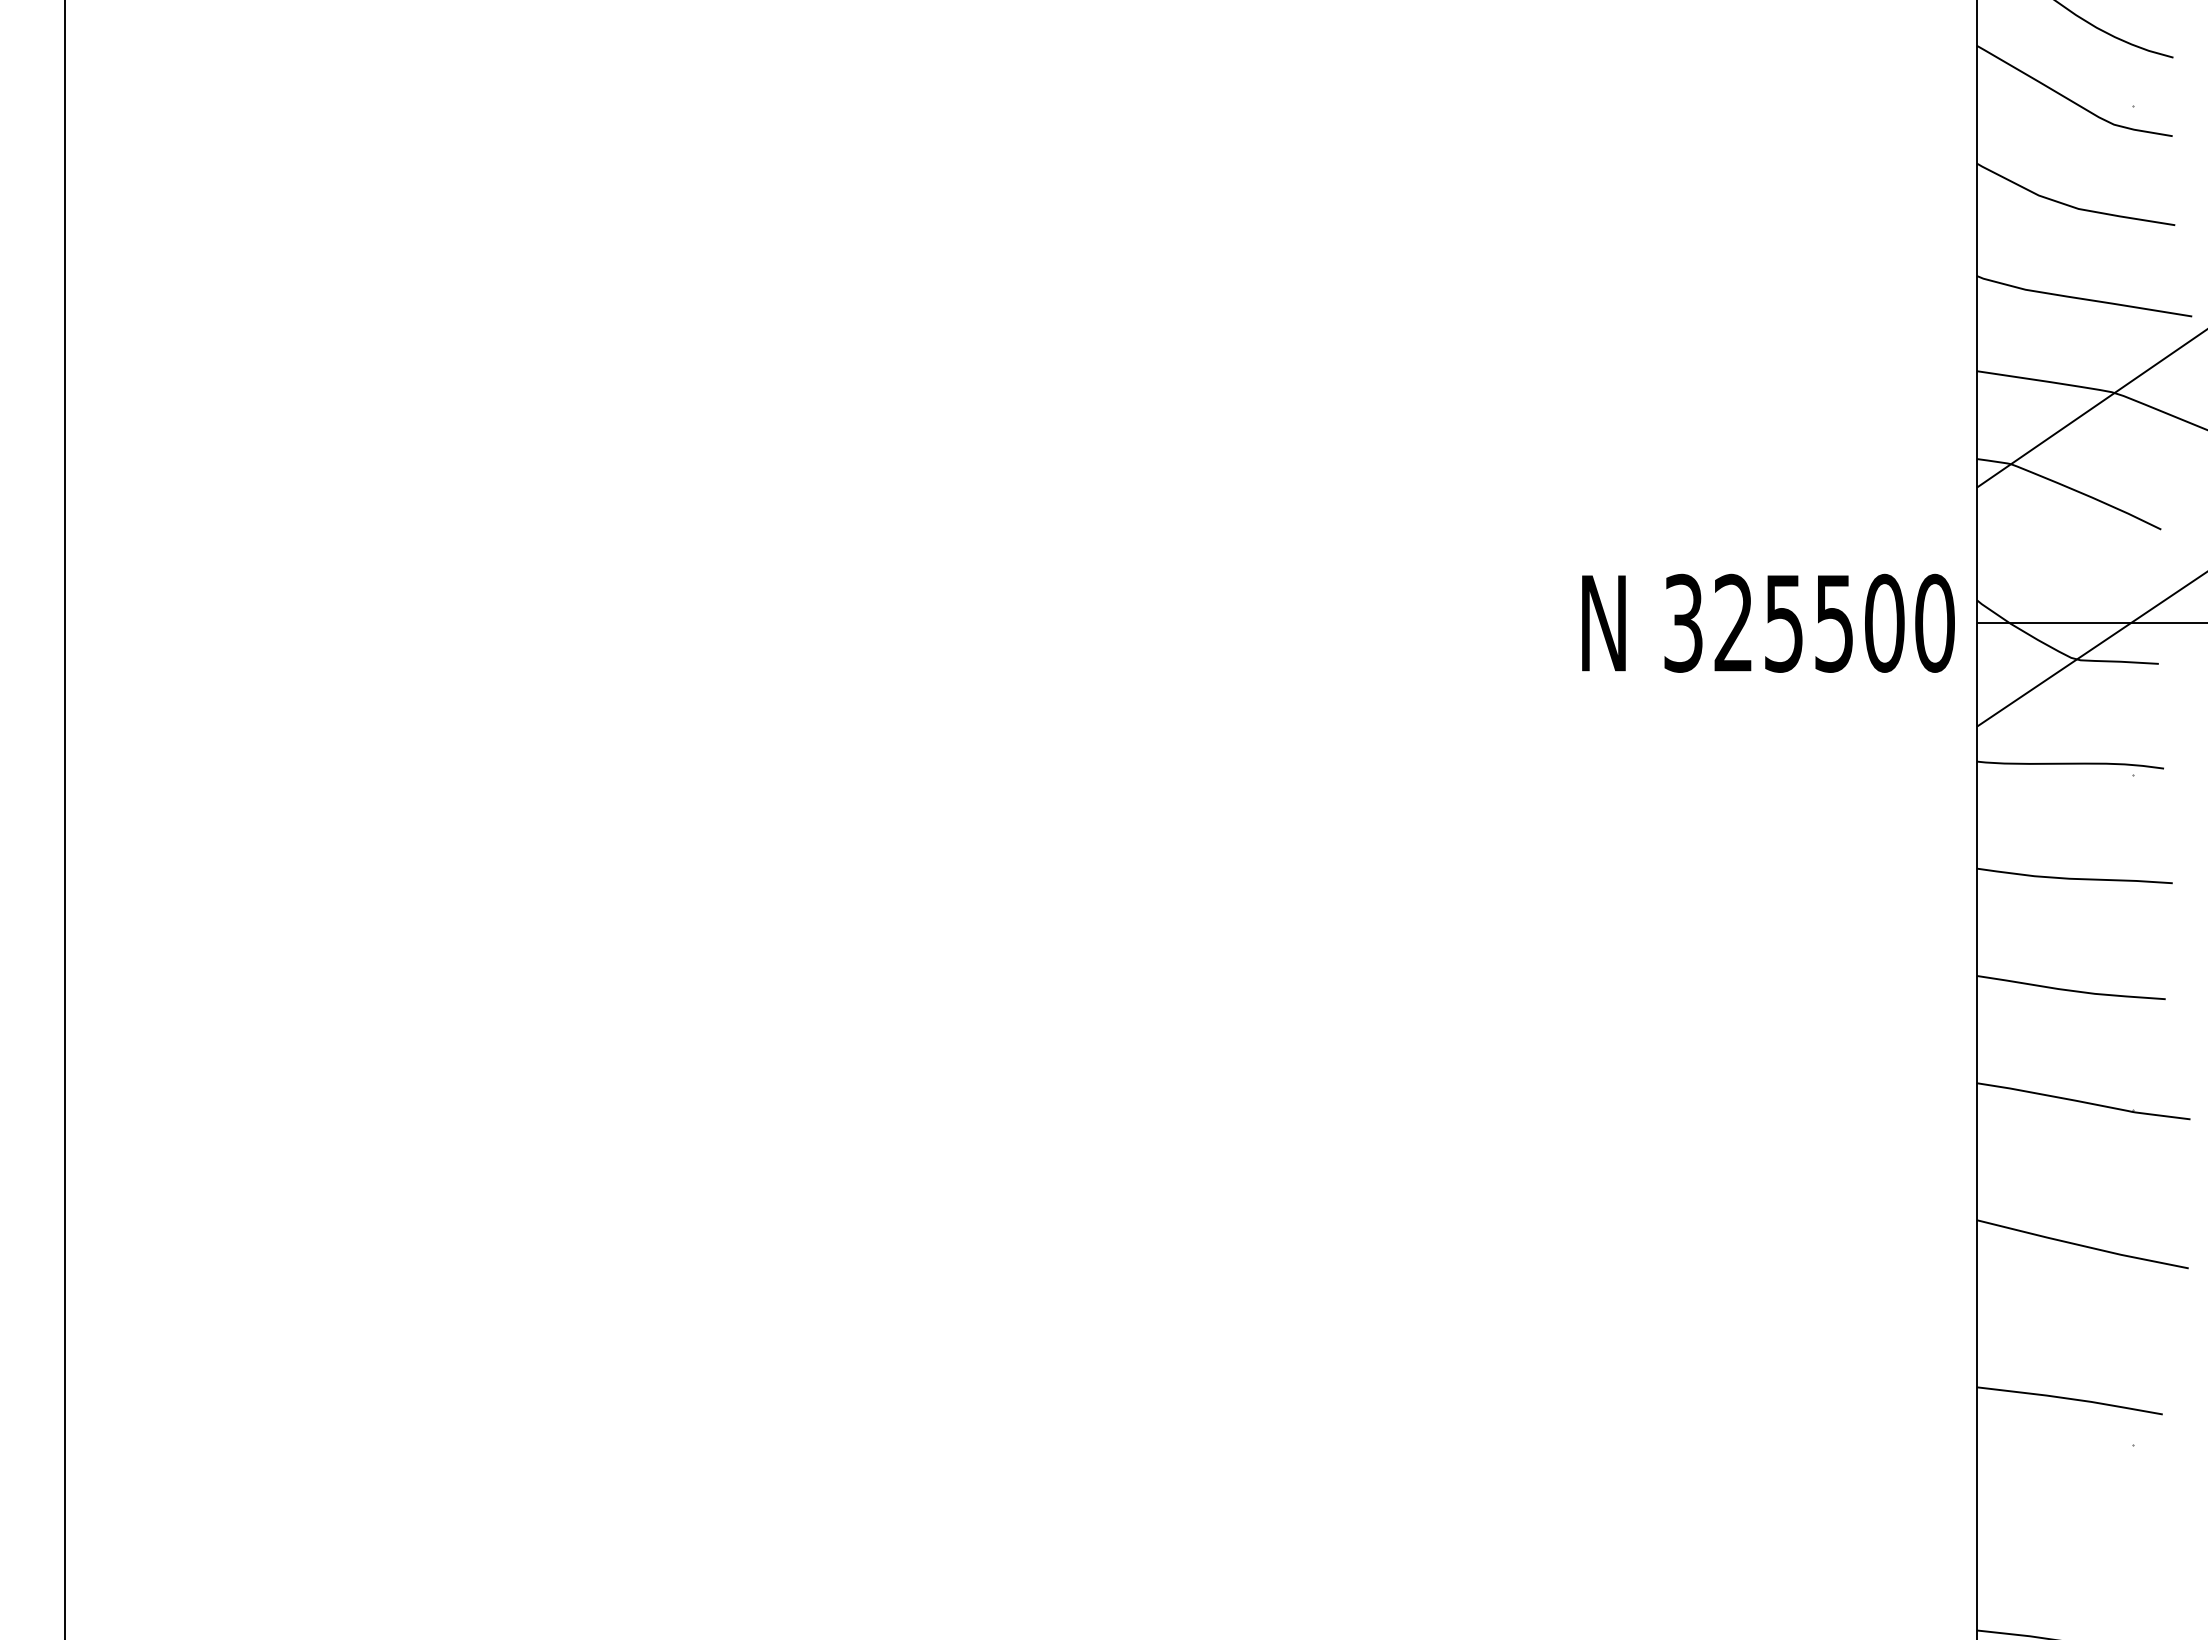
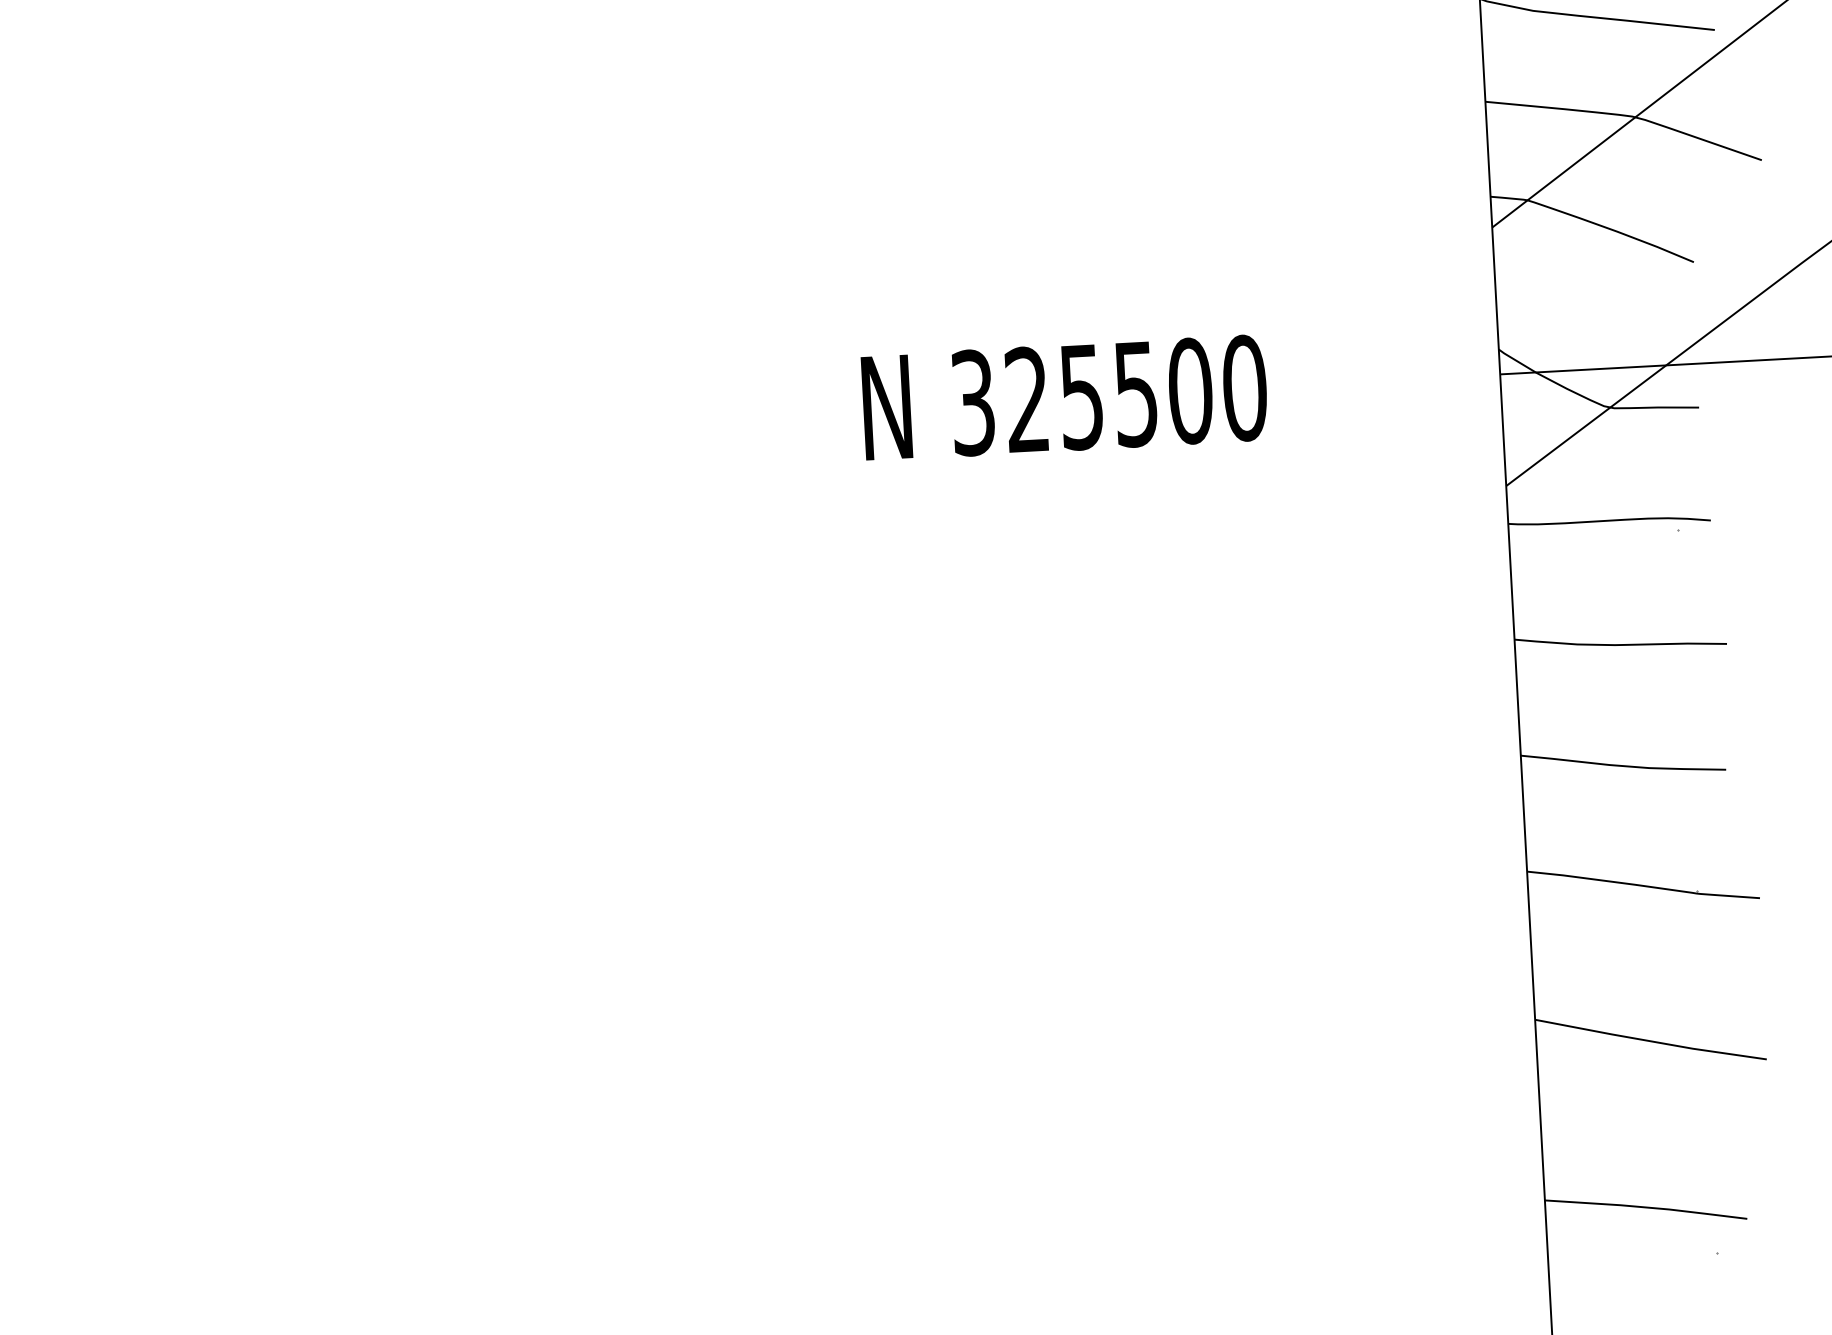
text: (1768, 622) -> (1064, 397), moved

